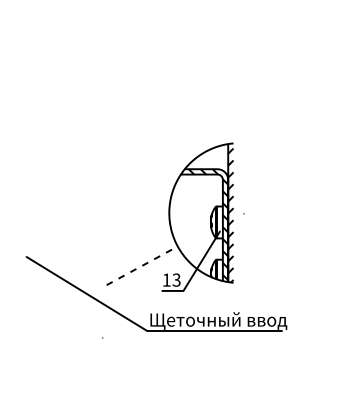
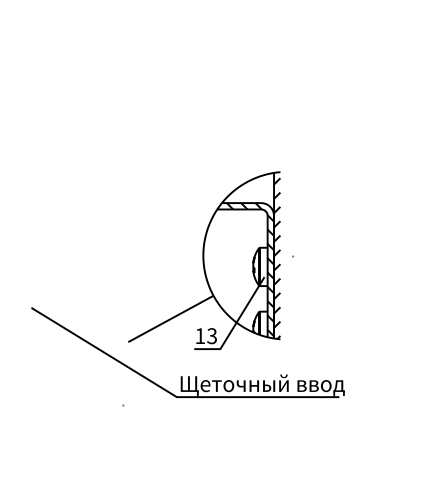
line: (141, 265) -> (170, 318), dashed -> solid

